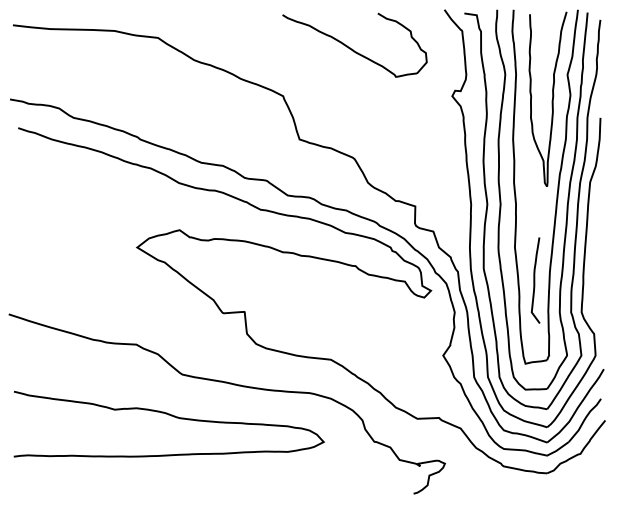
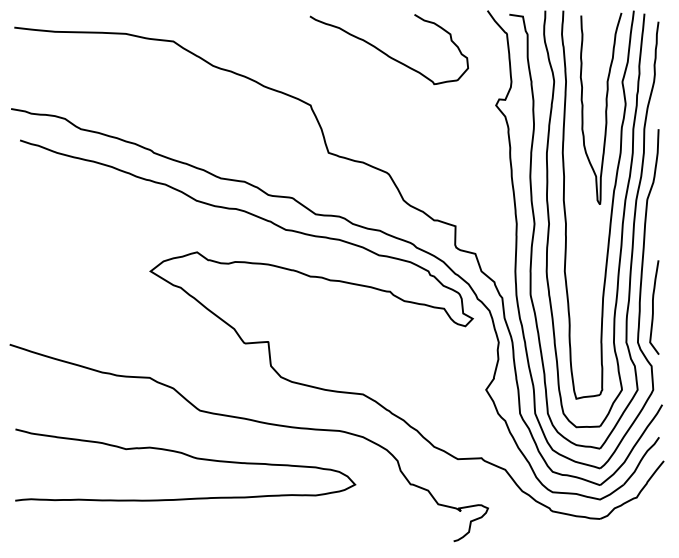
curve: (535, 280) -> (654, 307), moved

